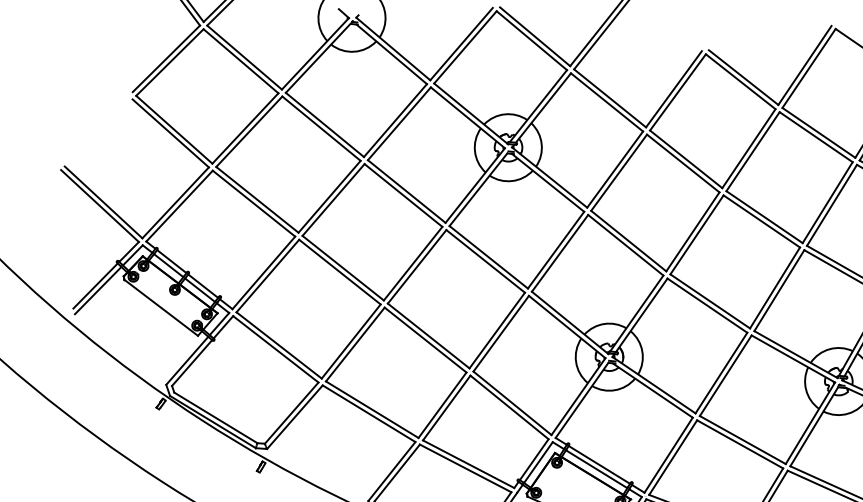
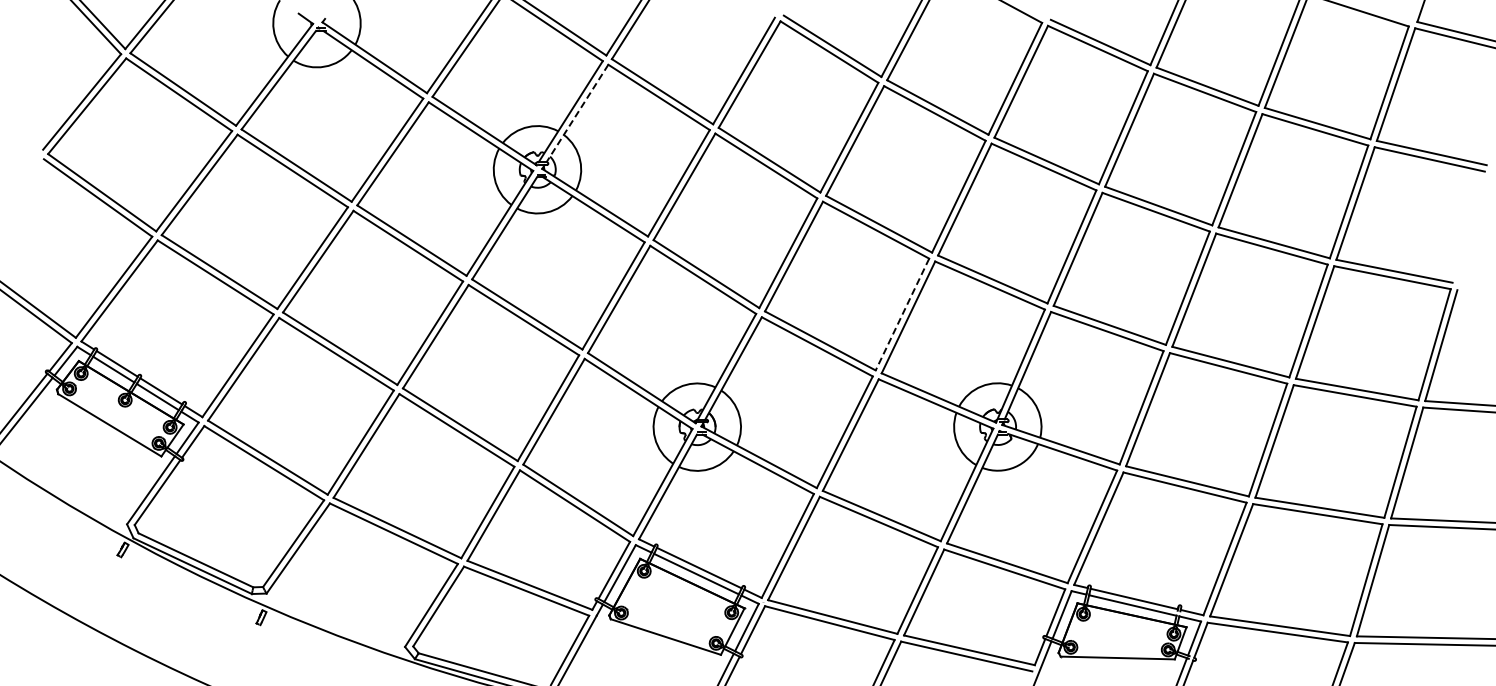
line: (543, 108) -> (577, 113), solid -> dashed
line: (775, 287) -> (902, 314), solid -> dashed

